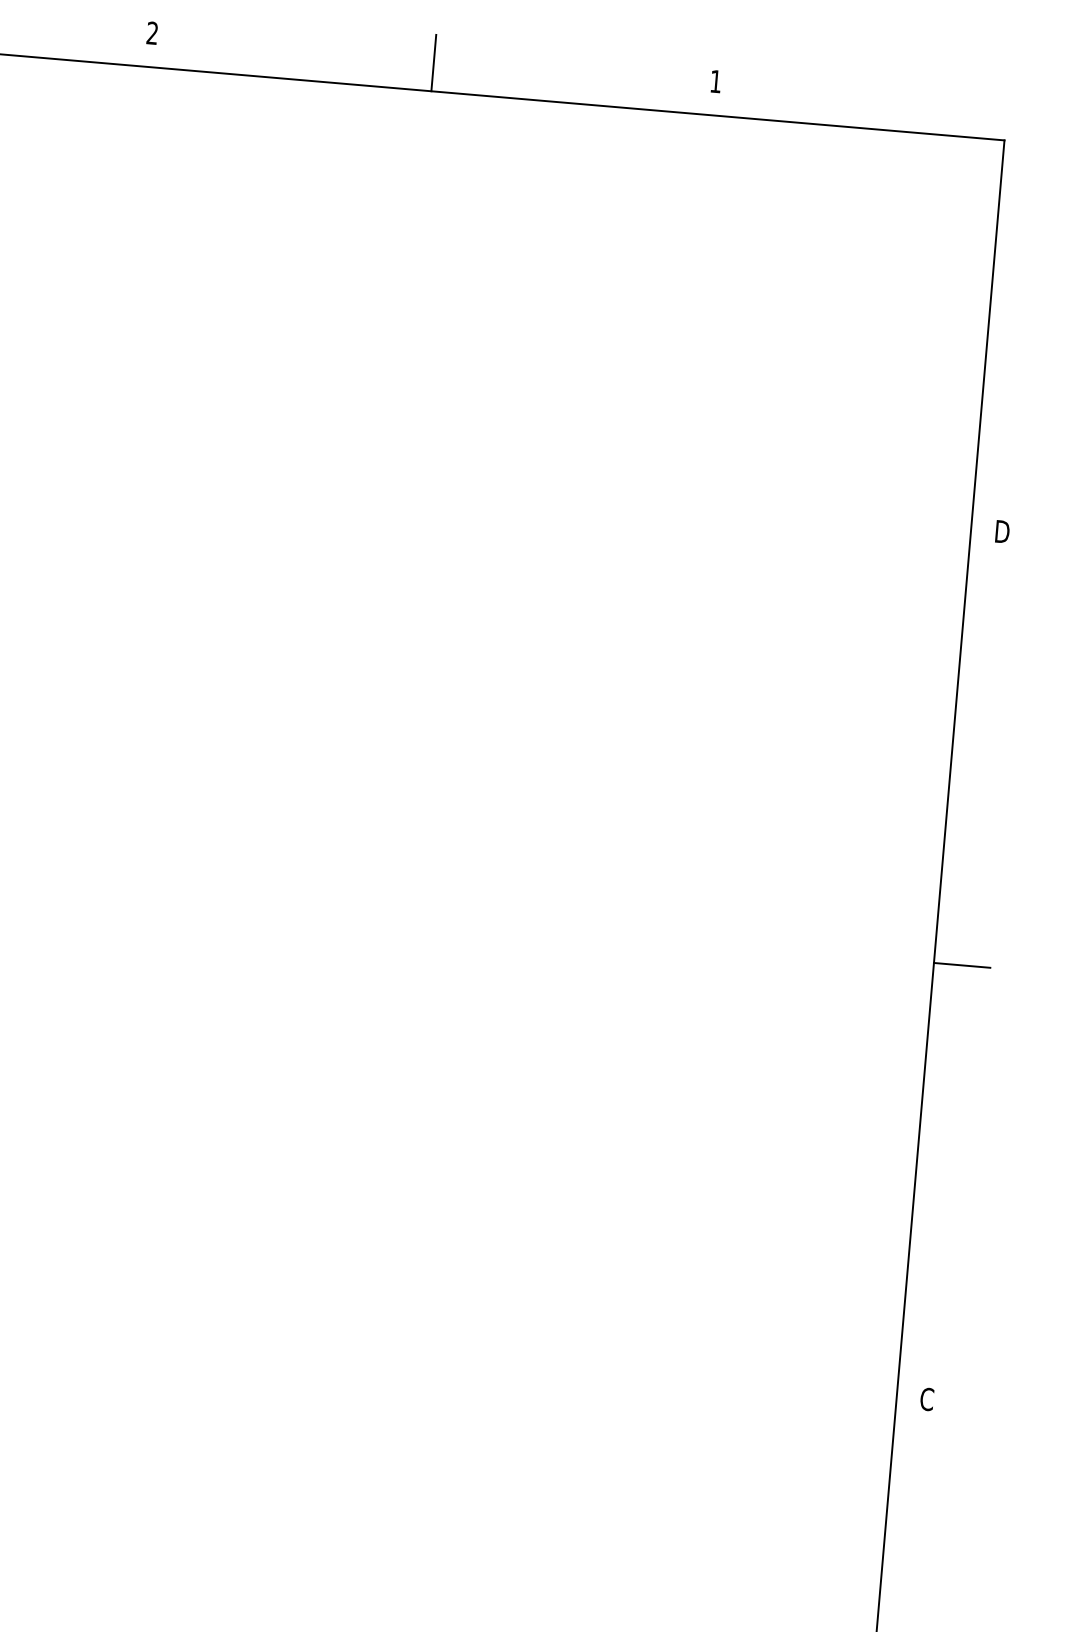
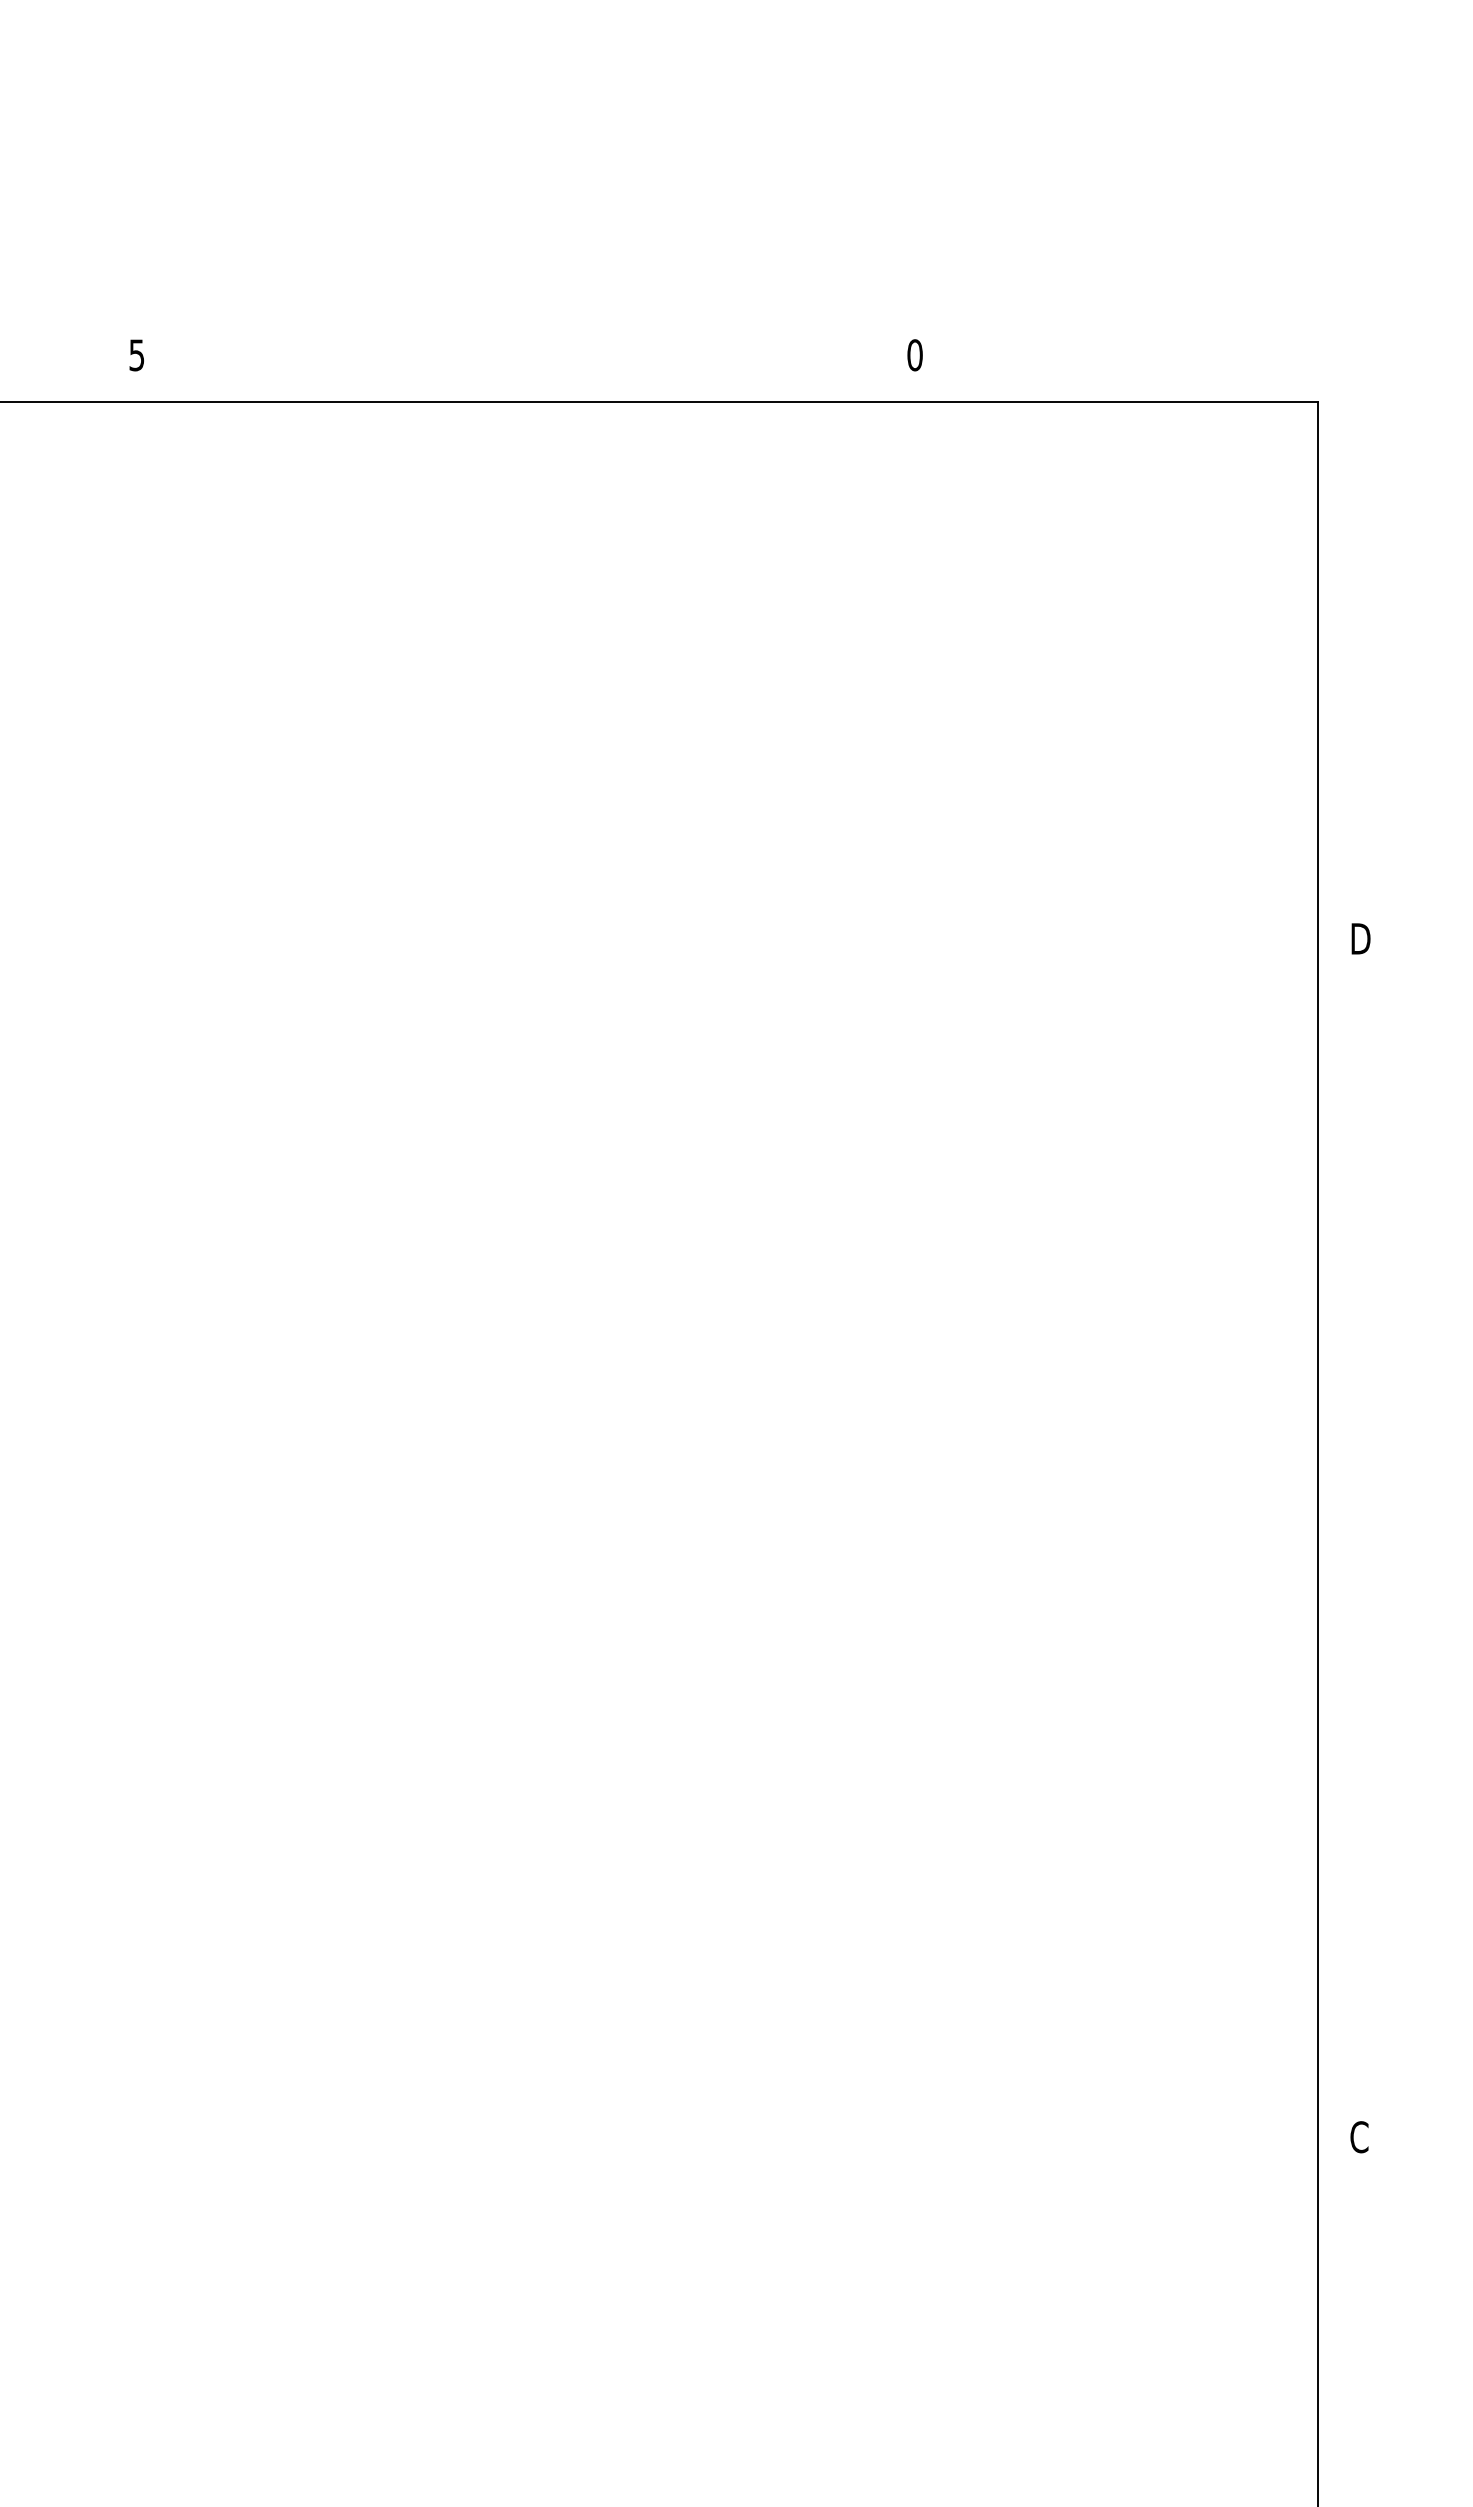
text: (152, 33) -> (136, 355), 2 -> 5
line: (434, 63) -> (526, 363), removed
text: (715, 81) -> (914, 355), 1 -> 0
line: (962, 965) -> (1356, 1538), removed

